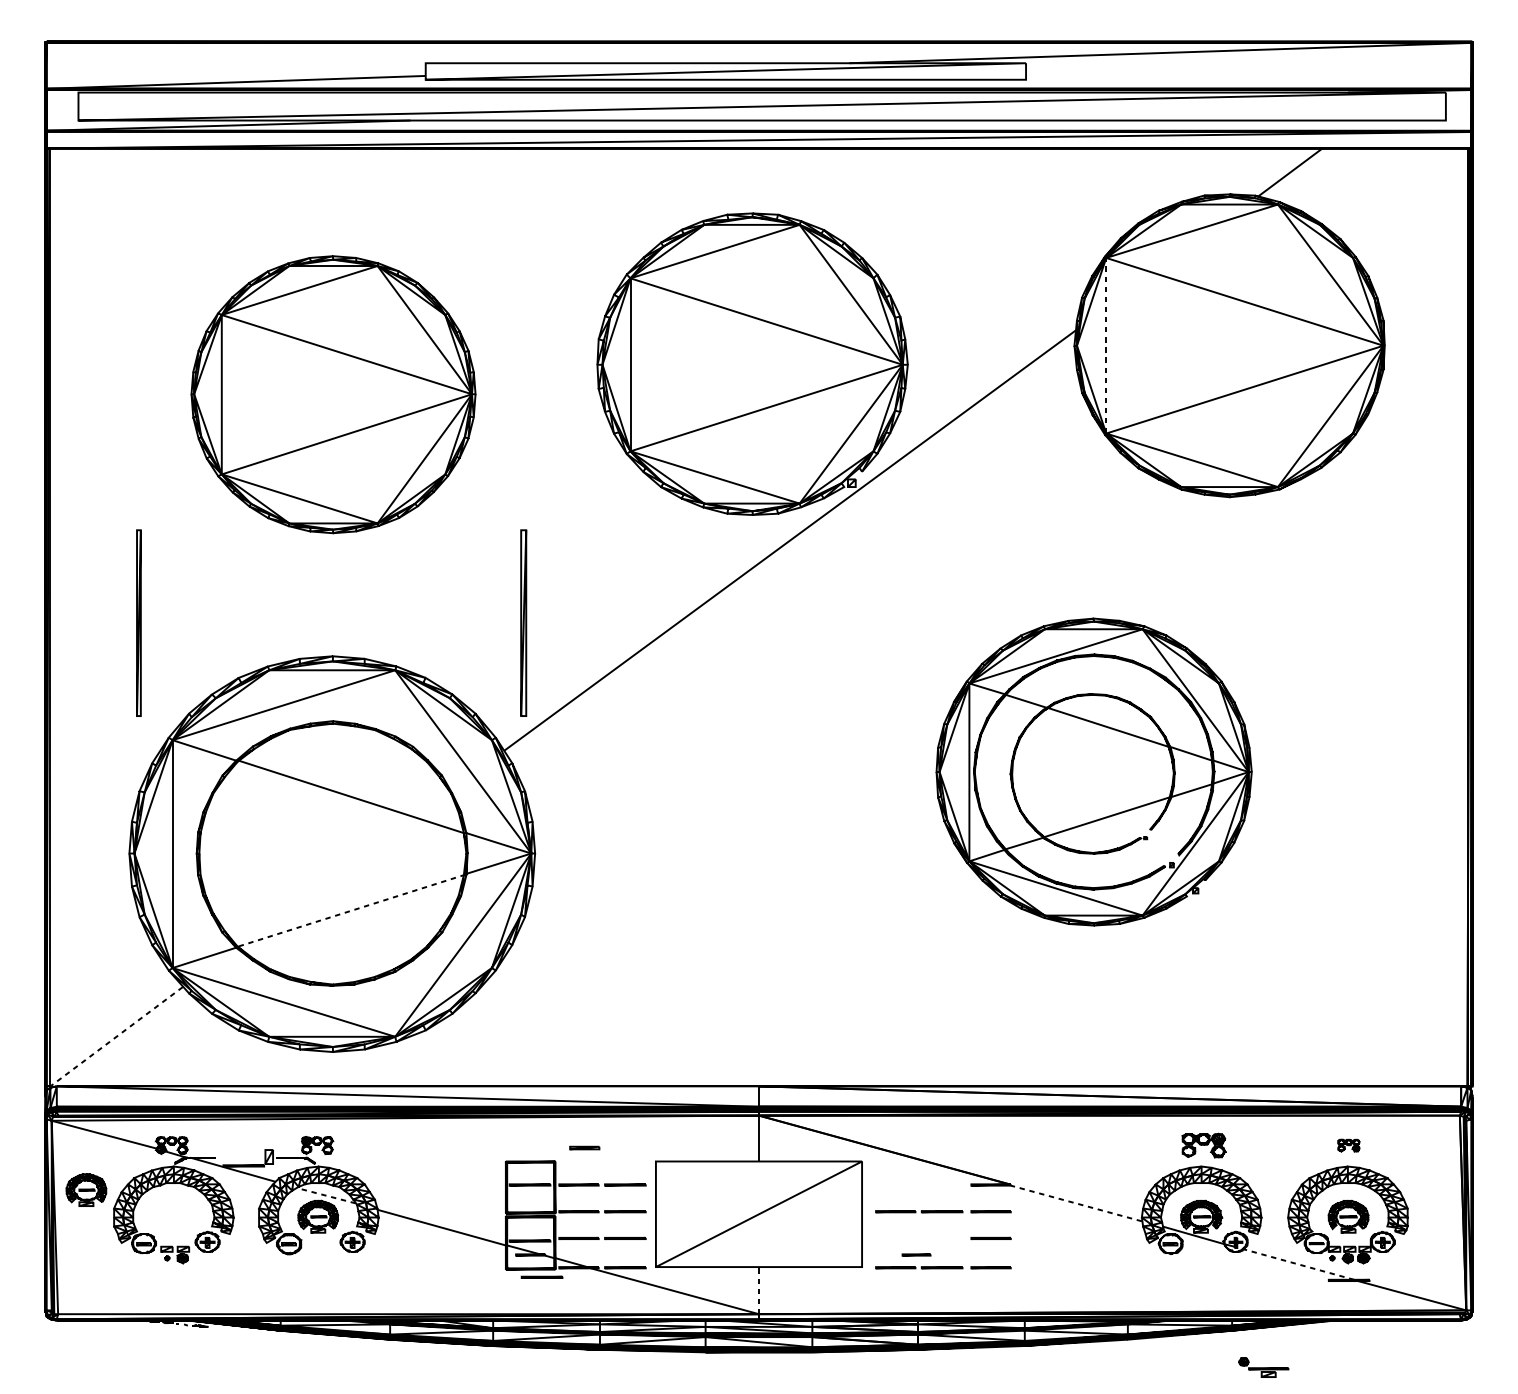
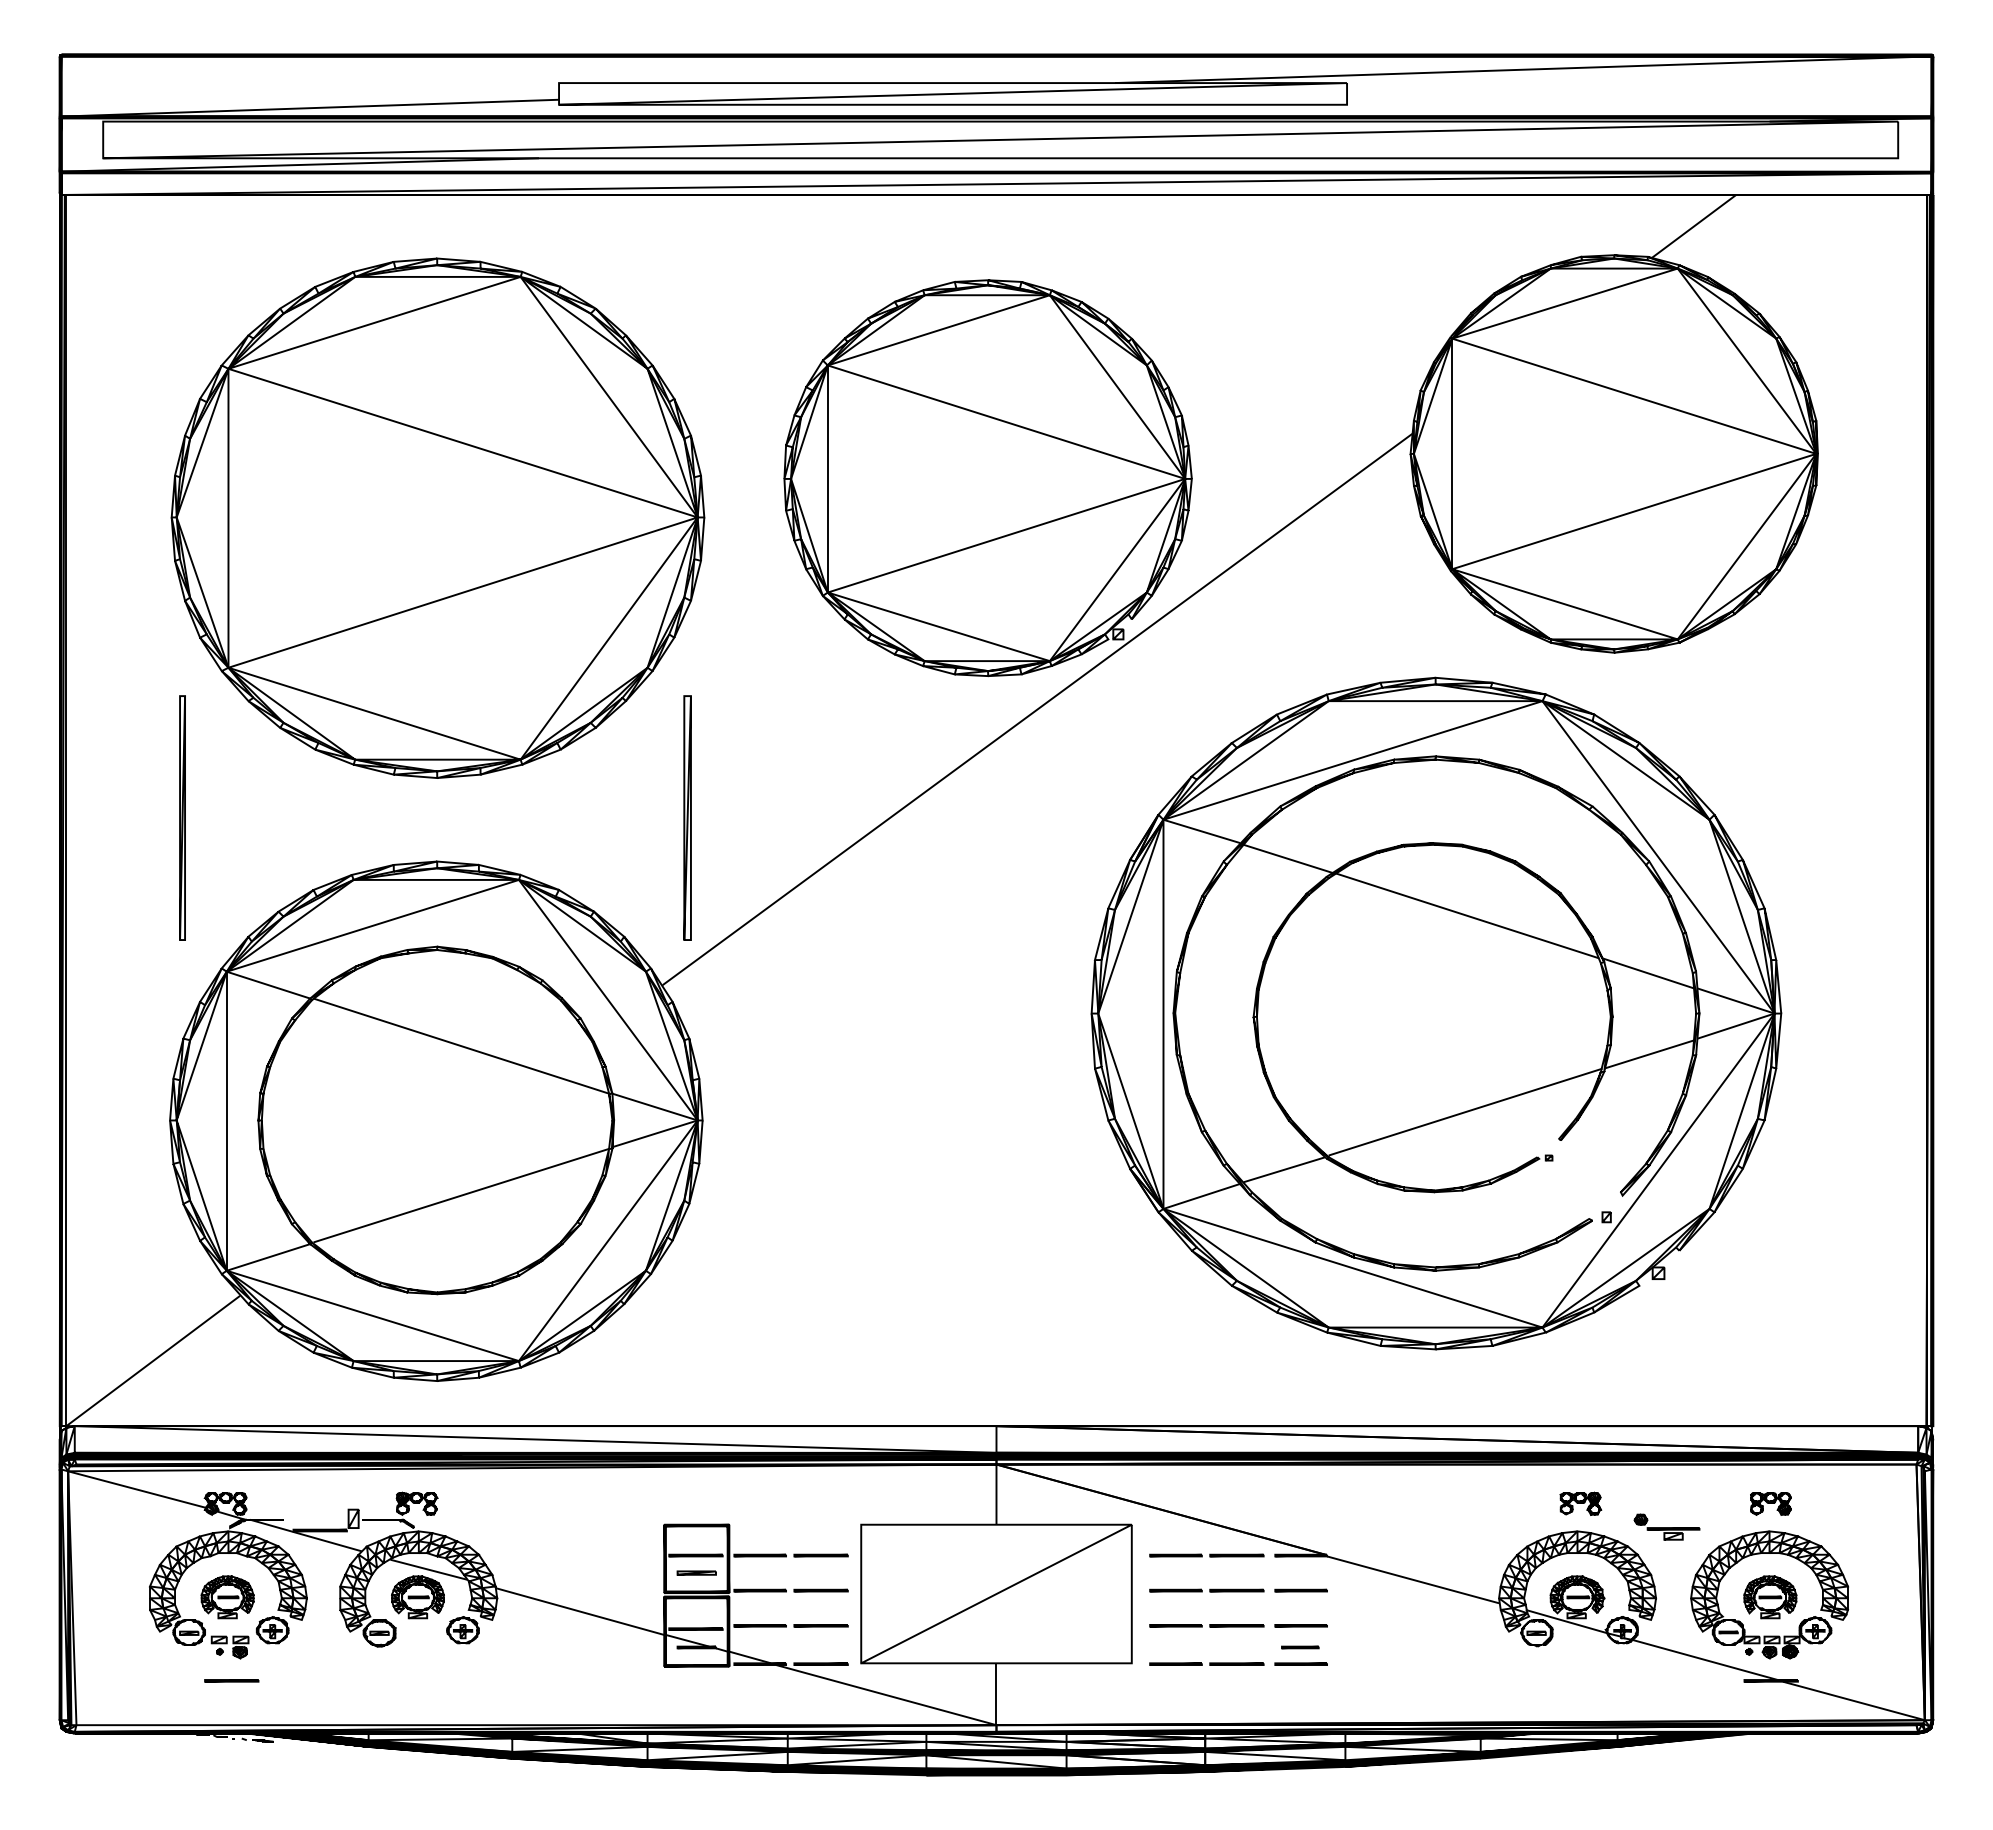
line: (1106, 345) -> (1452, 453), dashed -> solid
part: (333, 394) -> (437, 517), size x1.43
part: (1094, 772) -> (1436, 1013), size x1.67
line: (351, 910) -> (461, 1195), dashed -> solid
line: (113, 1038) -> (149, 1363), dashed -> solid
part: (1203, 1145) -> (1580, 1503), size x0.71
part: (1348, 1145) -> (1770, 1503), size x1.43
curve: (584, 1147) -> (696, 1572), moved
line: (921, 1184) -> (1209, 1555), added
part: (86, 1190) -> (227, 1597), moved
line: (326, 1195) -> (428, 1569), dashed -> solid
line: (1075, 1203) -> (1412, 1579), dashed -> solid
line: (921, 1238) -> (1209, 1625), added
line: (916, 1255) -> (1300, 1647), moved
line: (1295, 1263) -> (1700, 1658), dashed -> solid
line: (541, 1277) -> (231, 1680), moved
line: (759, 1290) -> (996, 1694), dashed -> solid
part: (1263, 1367) -> (1666, 1526), moved

